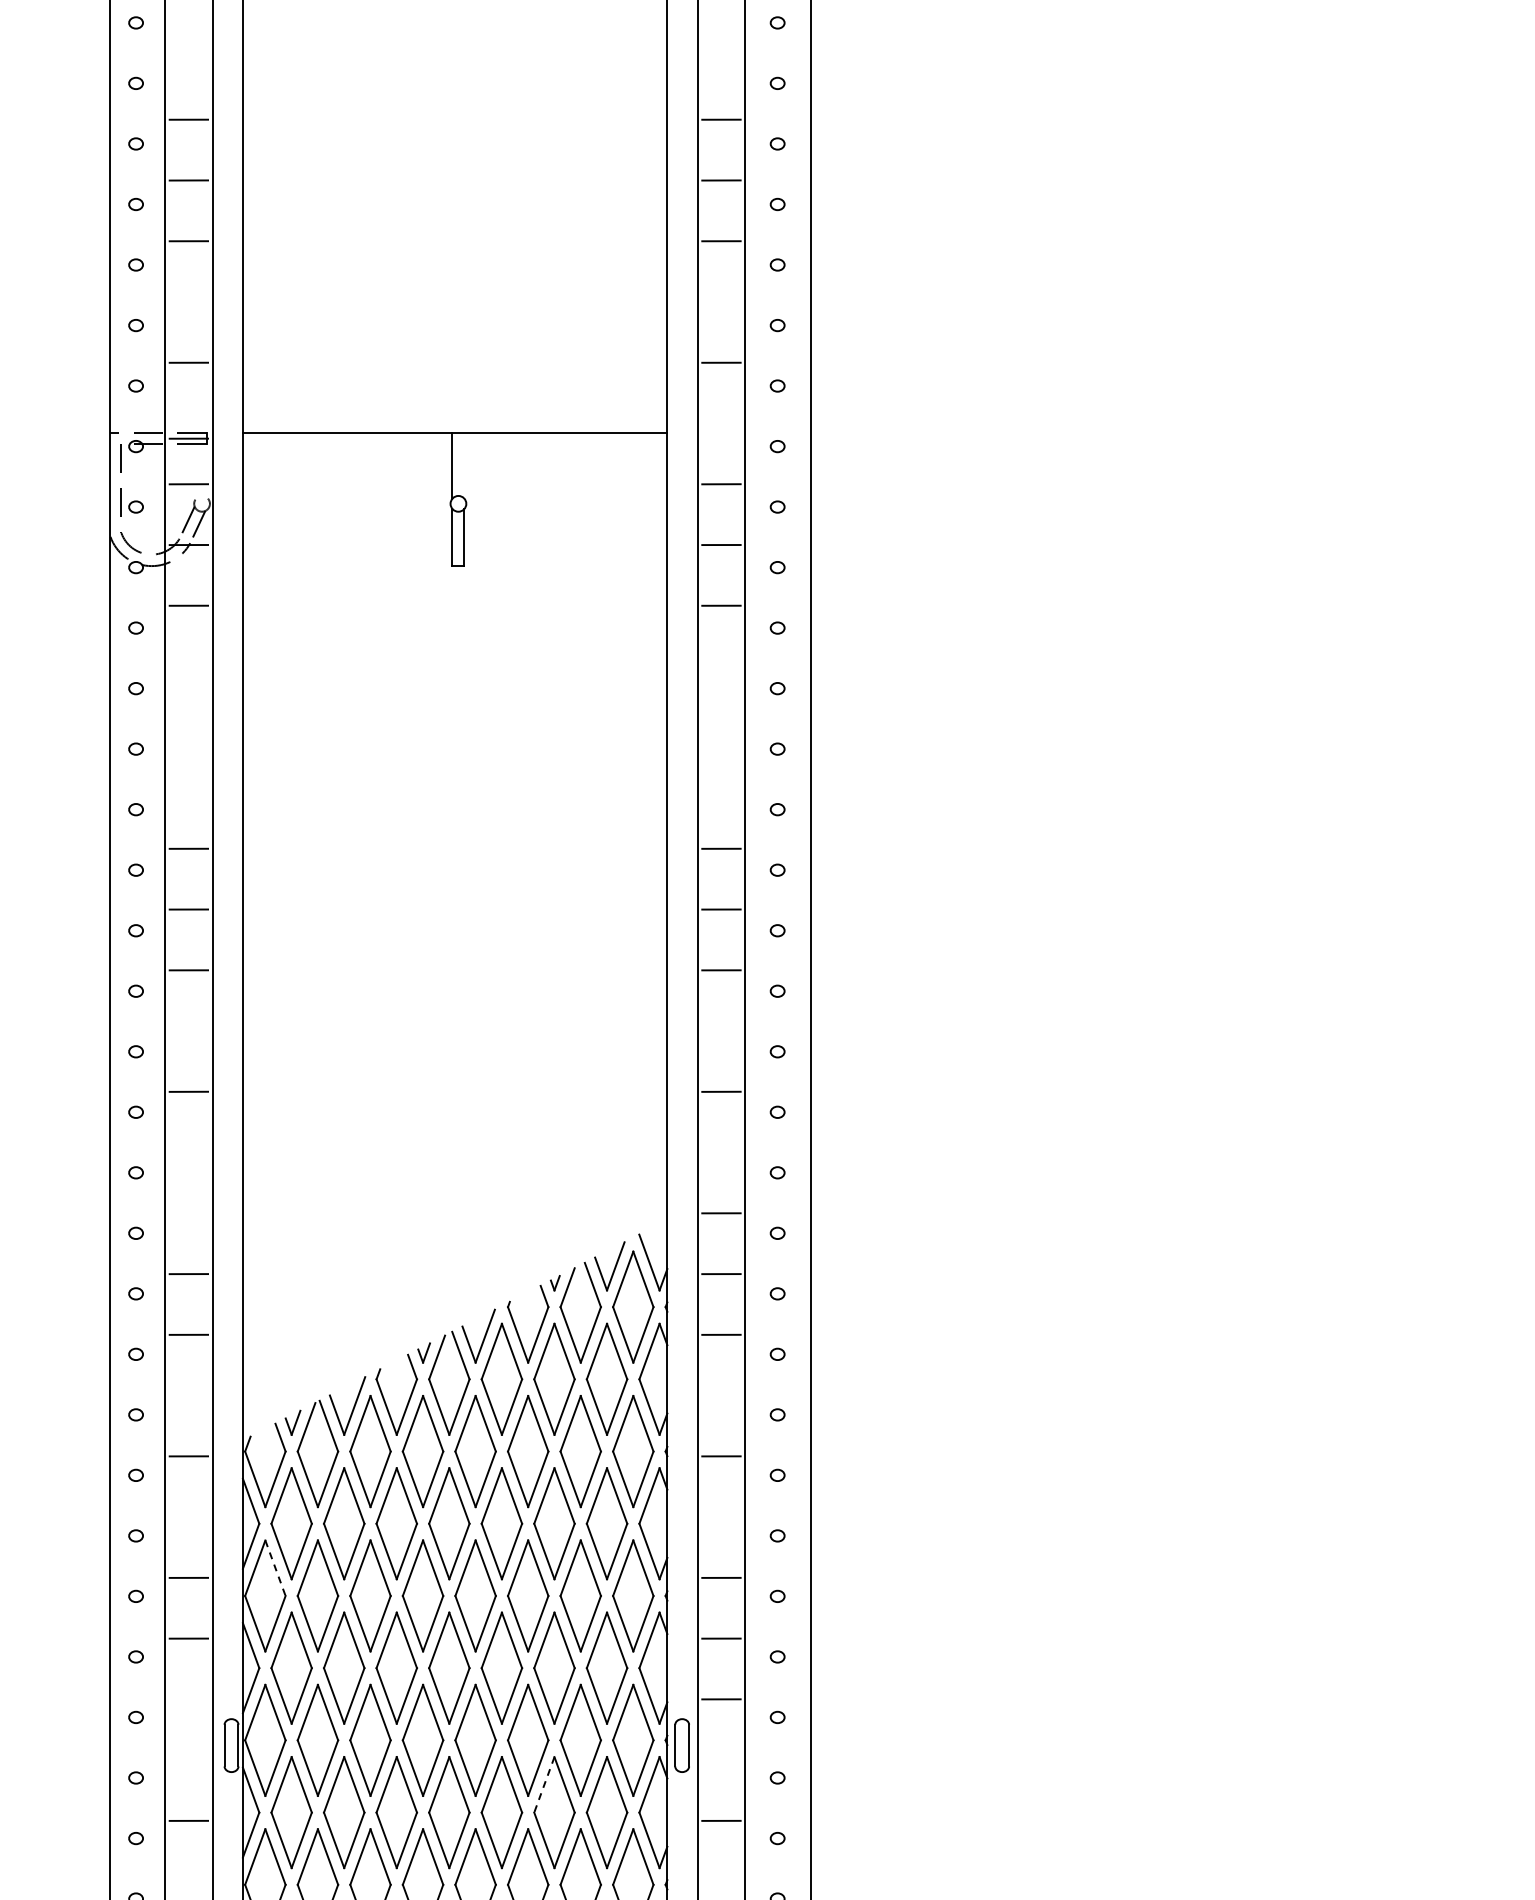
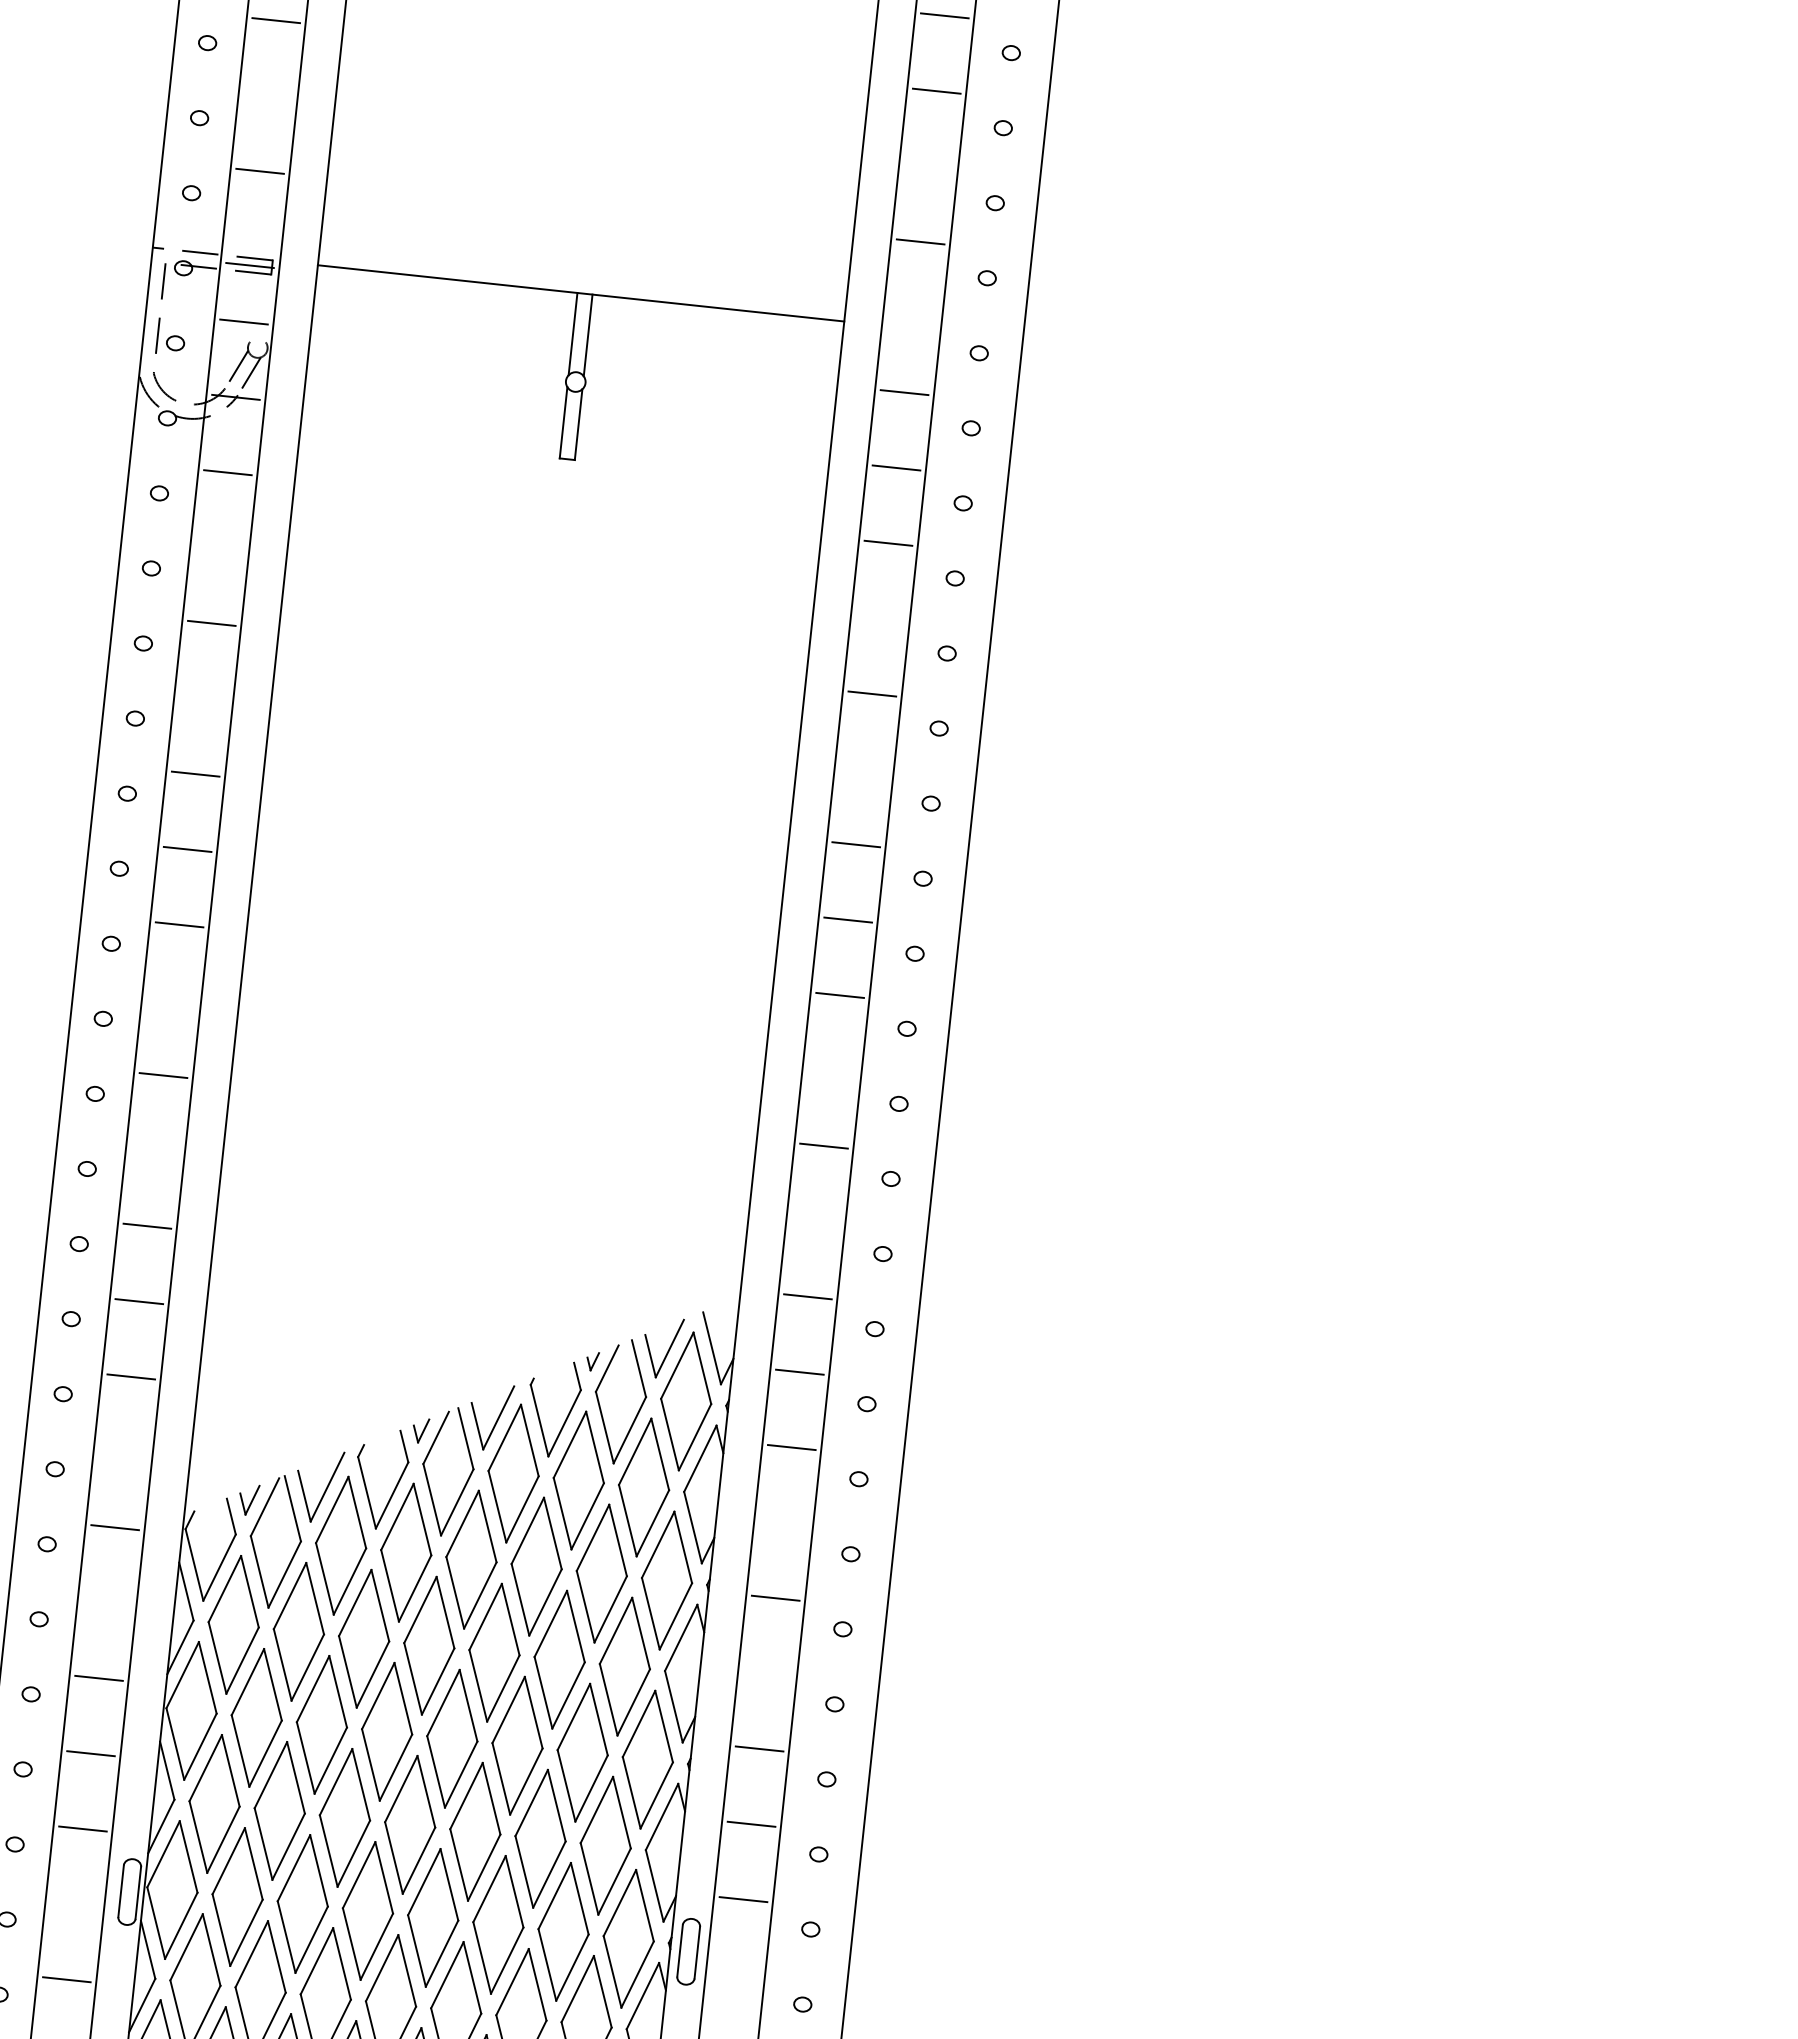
line: (464, 465) -> (588, 335), added
line: (188, 727) -> (211, 623), added
line: (721, 727) -> (872, 694), added
line: (188, 1213) -> (146, 1226), added
line: (275, 1568) -> (207, 1678), dashed -> solid
line: (188, 1699) -> (82, 1829), added
line: (544, 1784) -> (512, 1981), dashed -> solid

